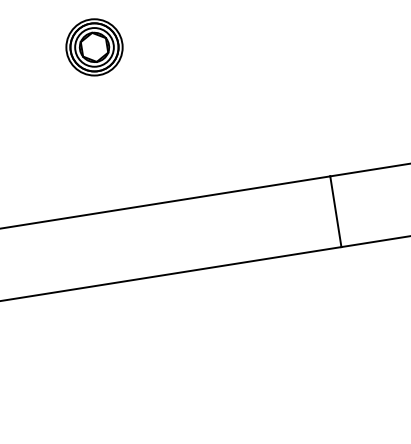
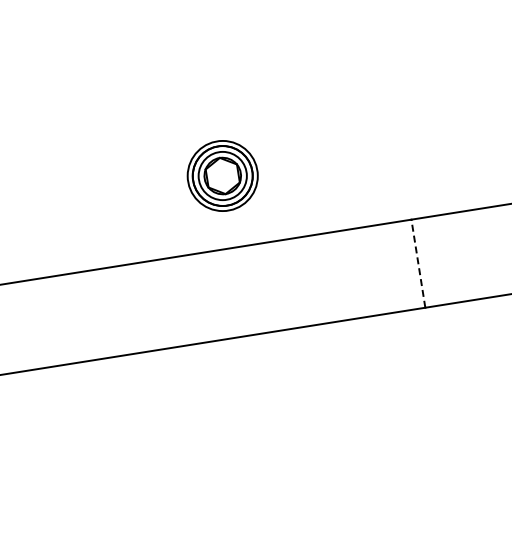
part: (94, 46) -> (222, 175), moved
line: (335, 211) -> (418, 263), solid -> dashed

